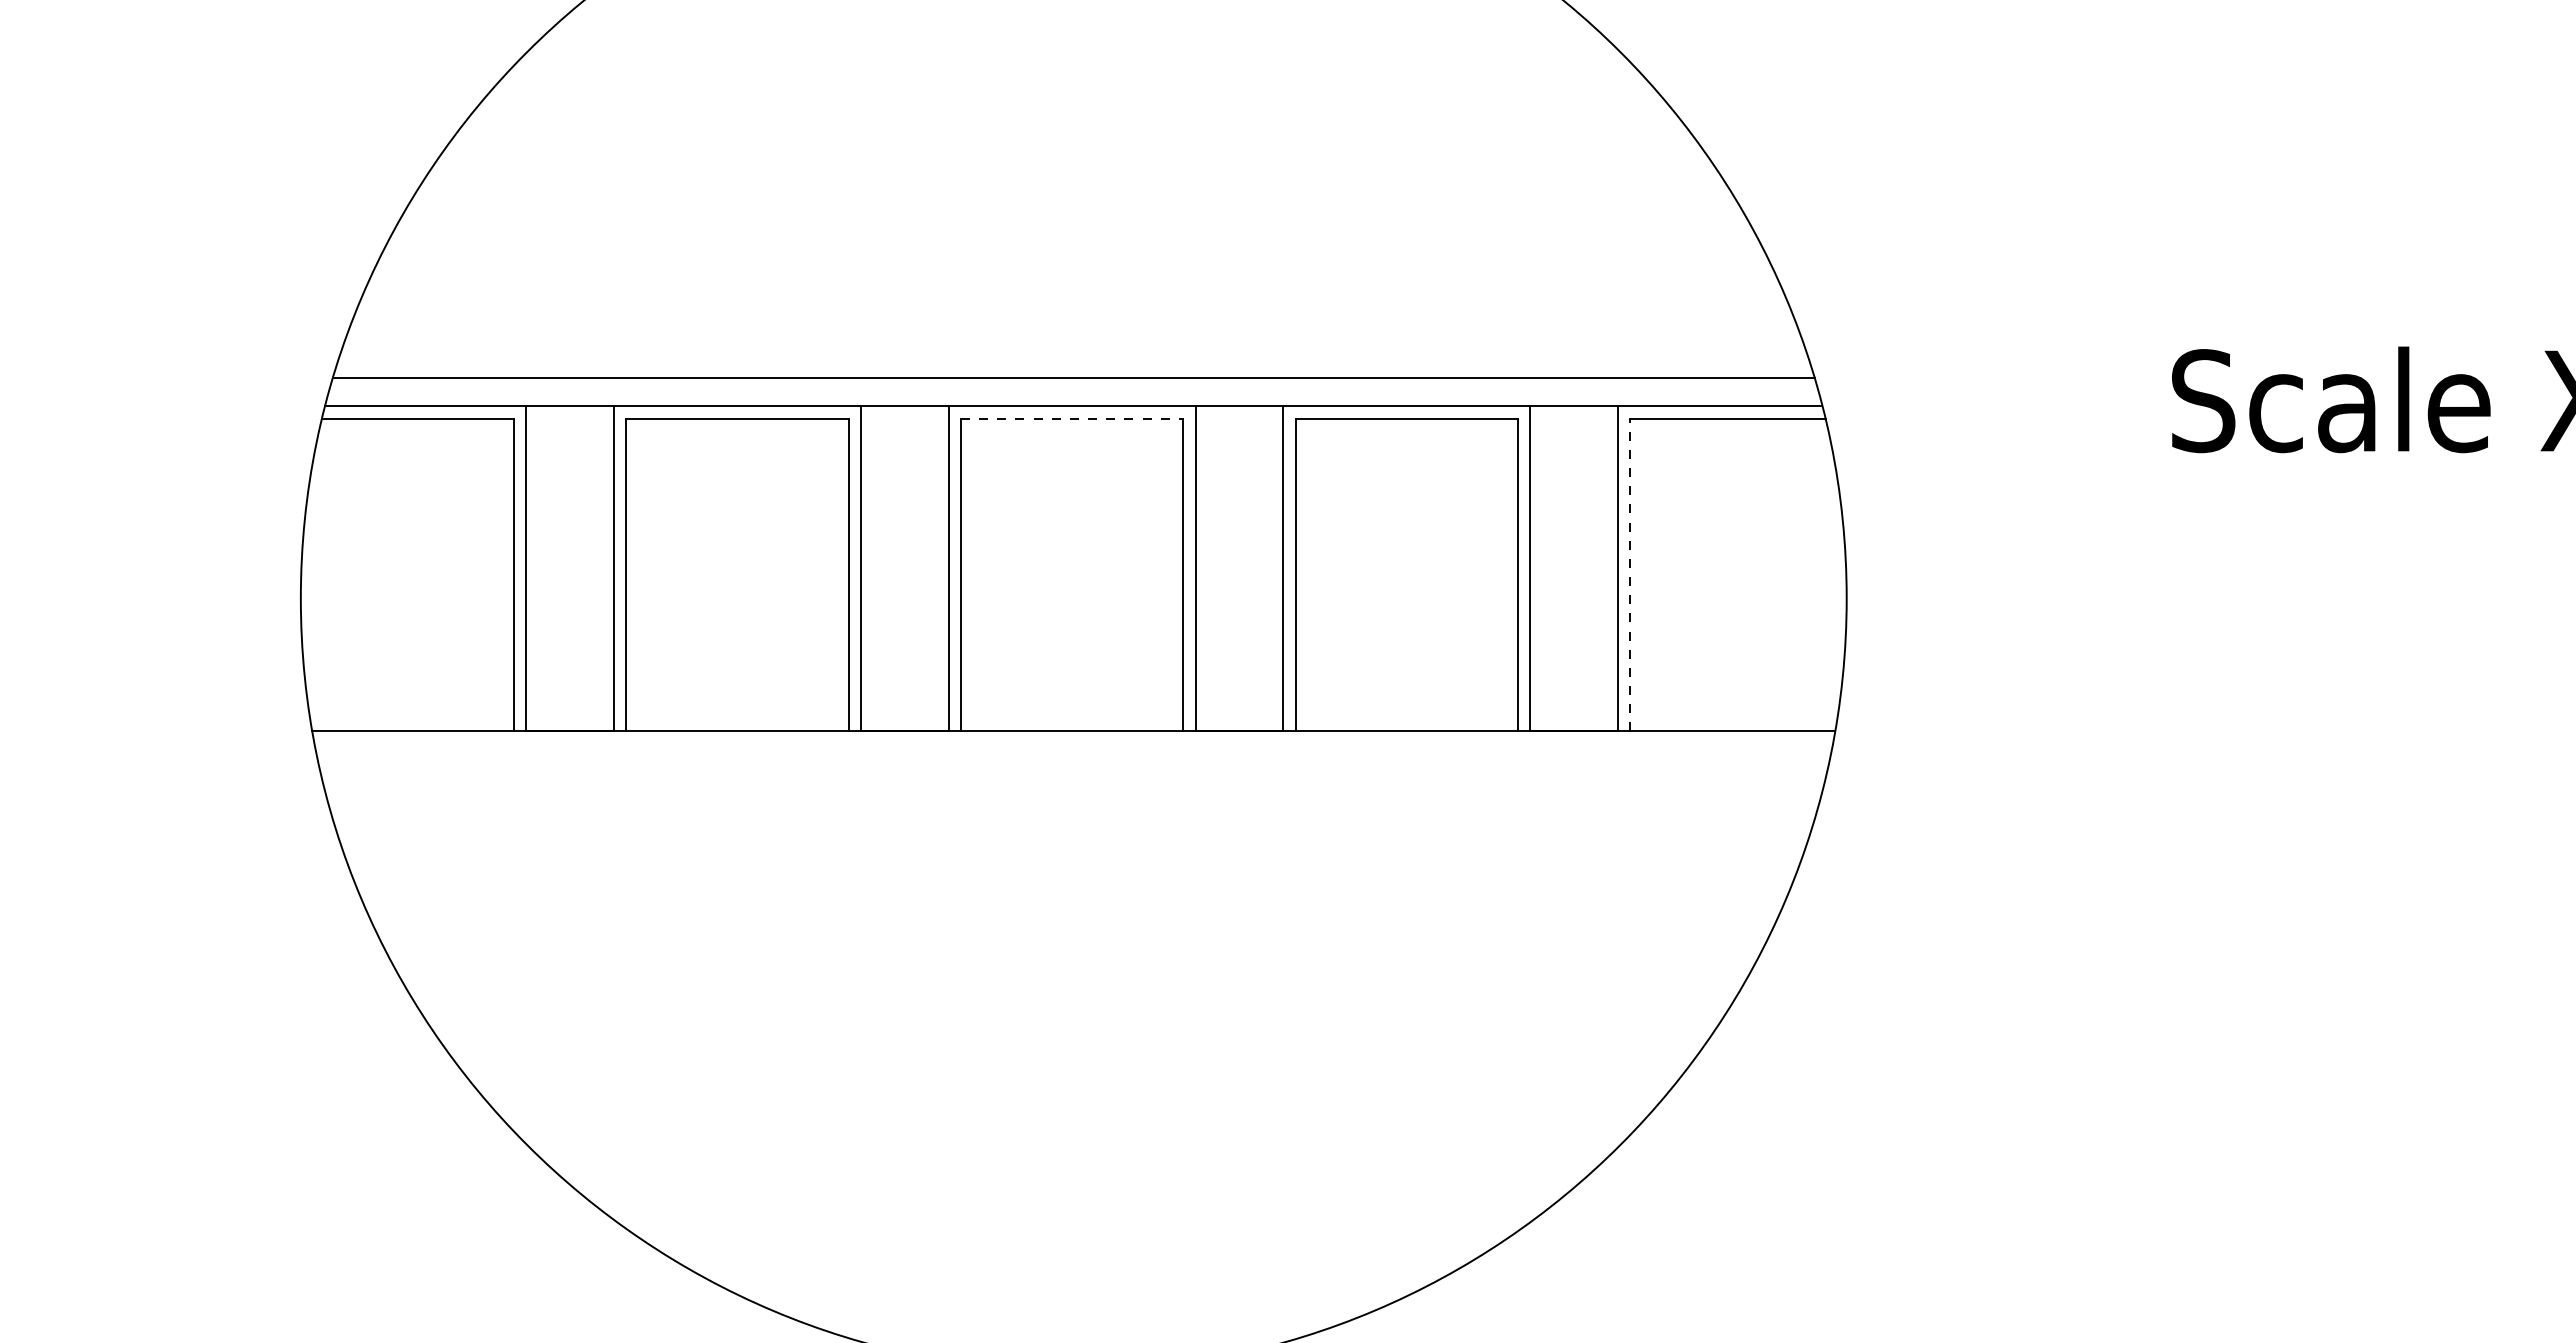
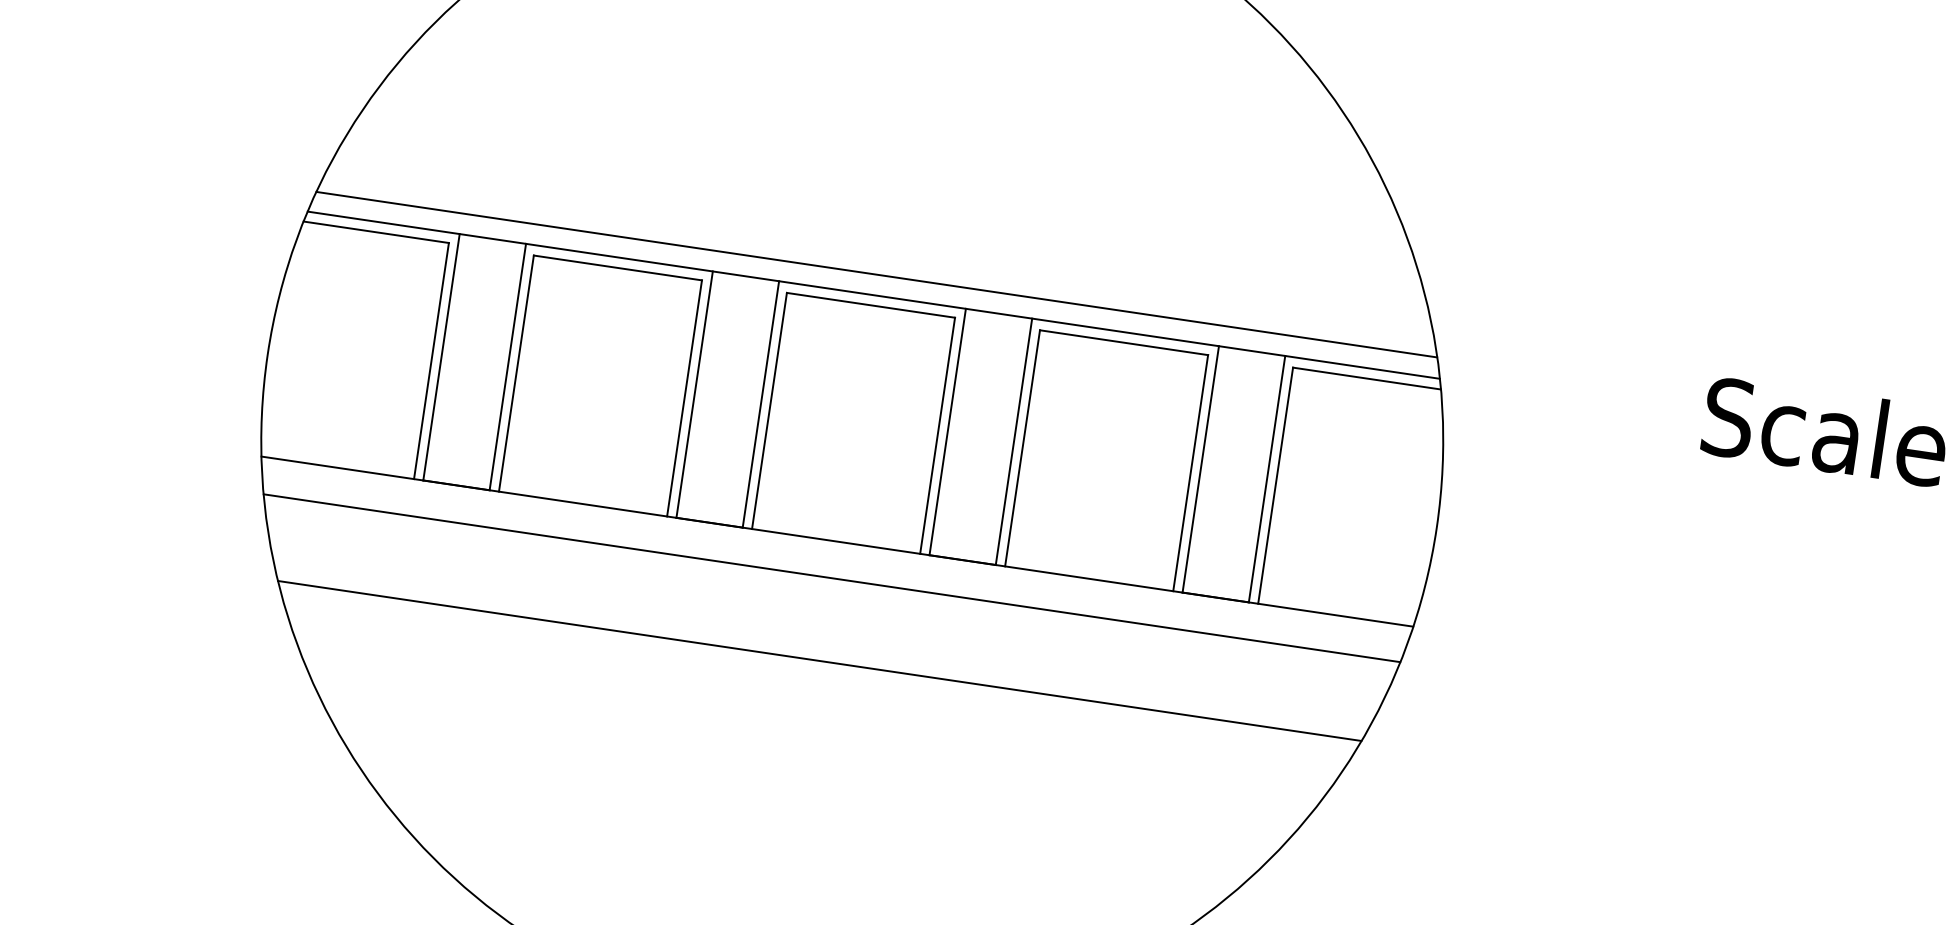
line: (1072, 419) -> (871, 305), dashed -> solid
line: (1630, 574) -> (1276, 485), dashed -> solid
line: (1073, 779) -> (831, 577), added
line: (1073, 889) -> (819, 661), added

